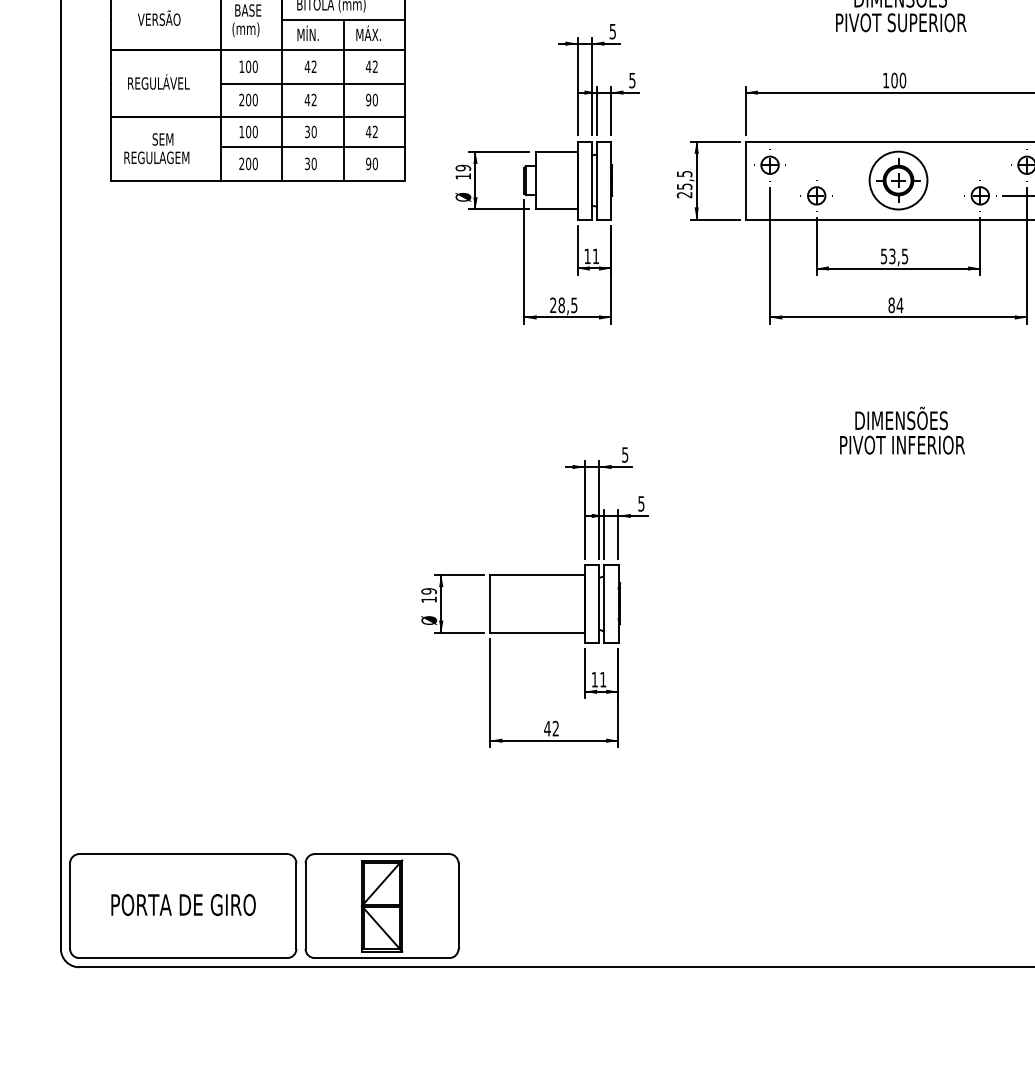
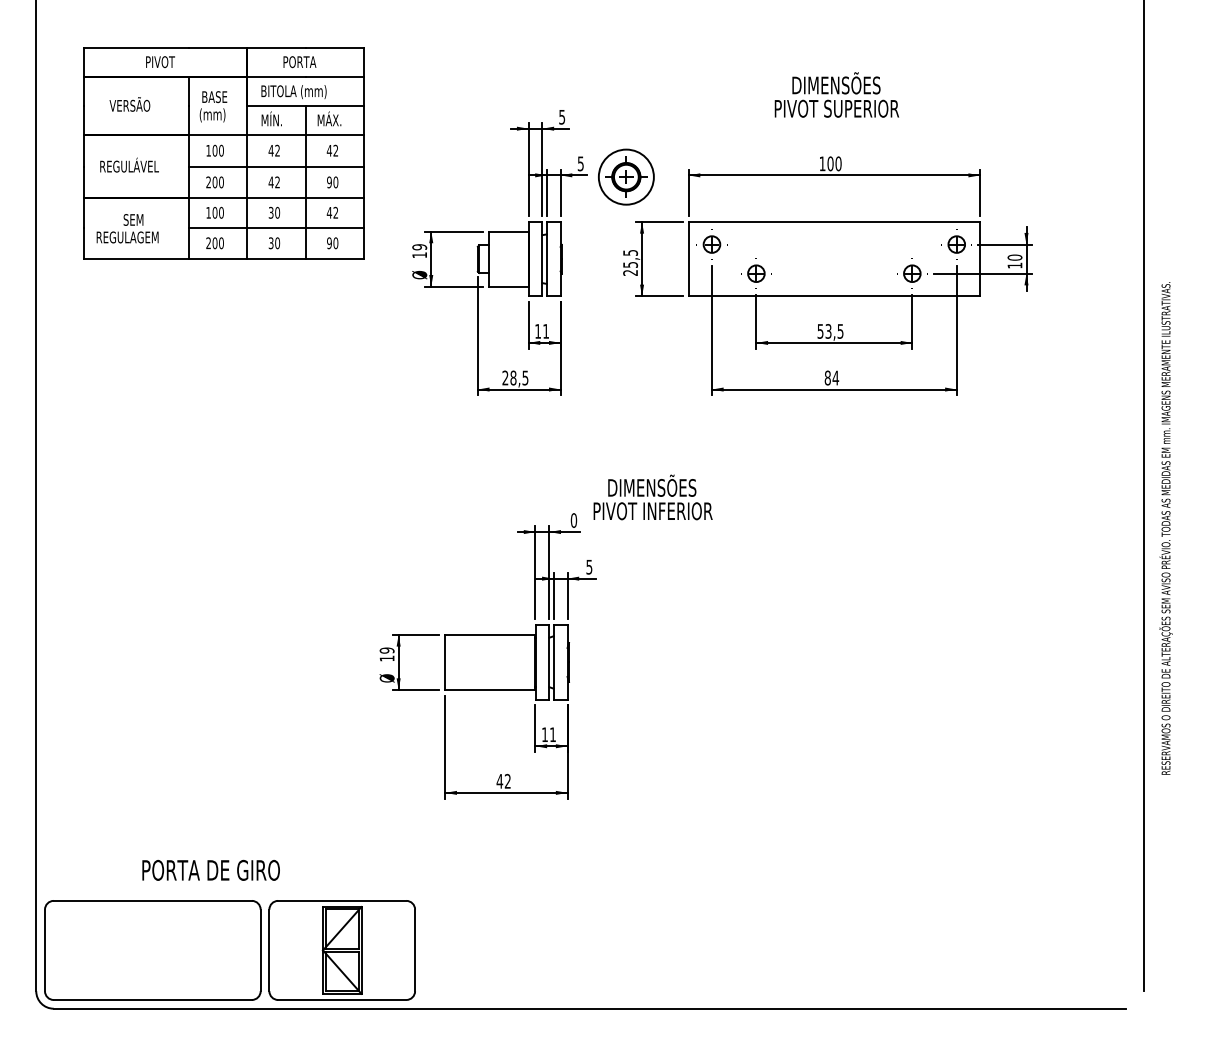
part: (898, 179) -> (626, 176), moved
text: (901, 430) -> (652, 497), moved
text: (624, 454) -> (573, 520), 5 -> 0
text: (182, 904) -> (210, 869), moved

